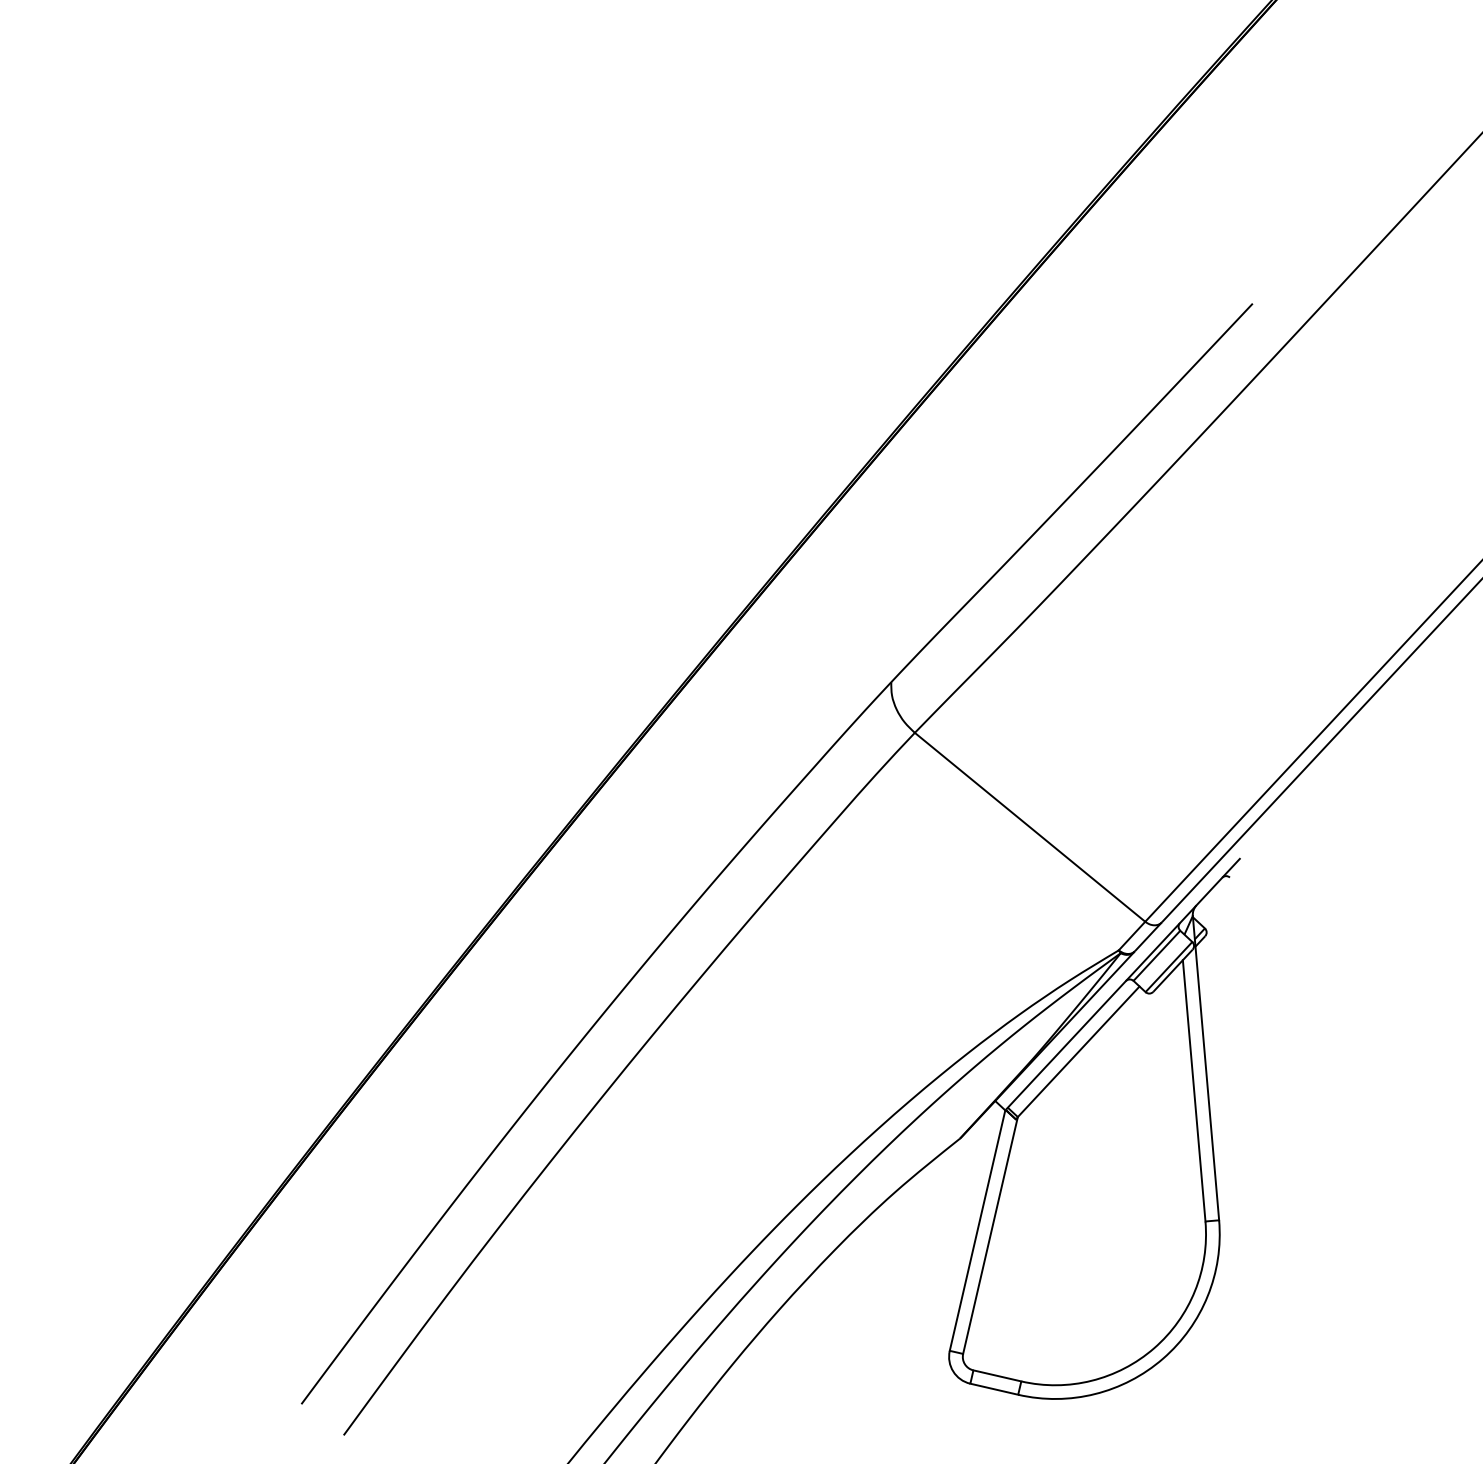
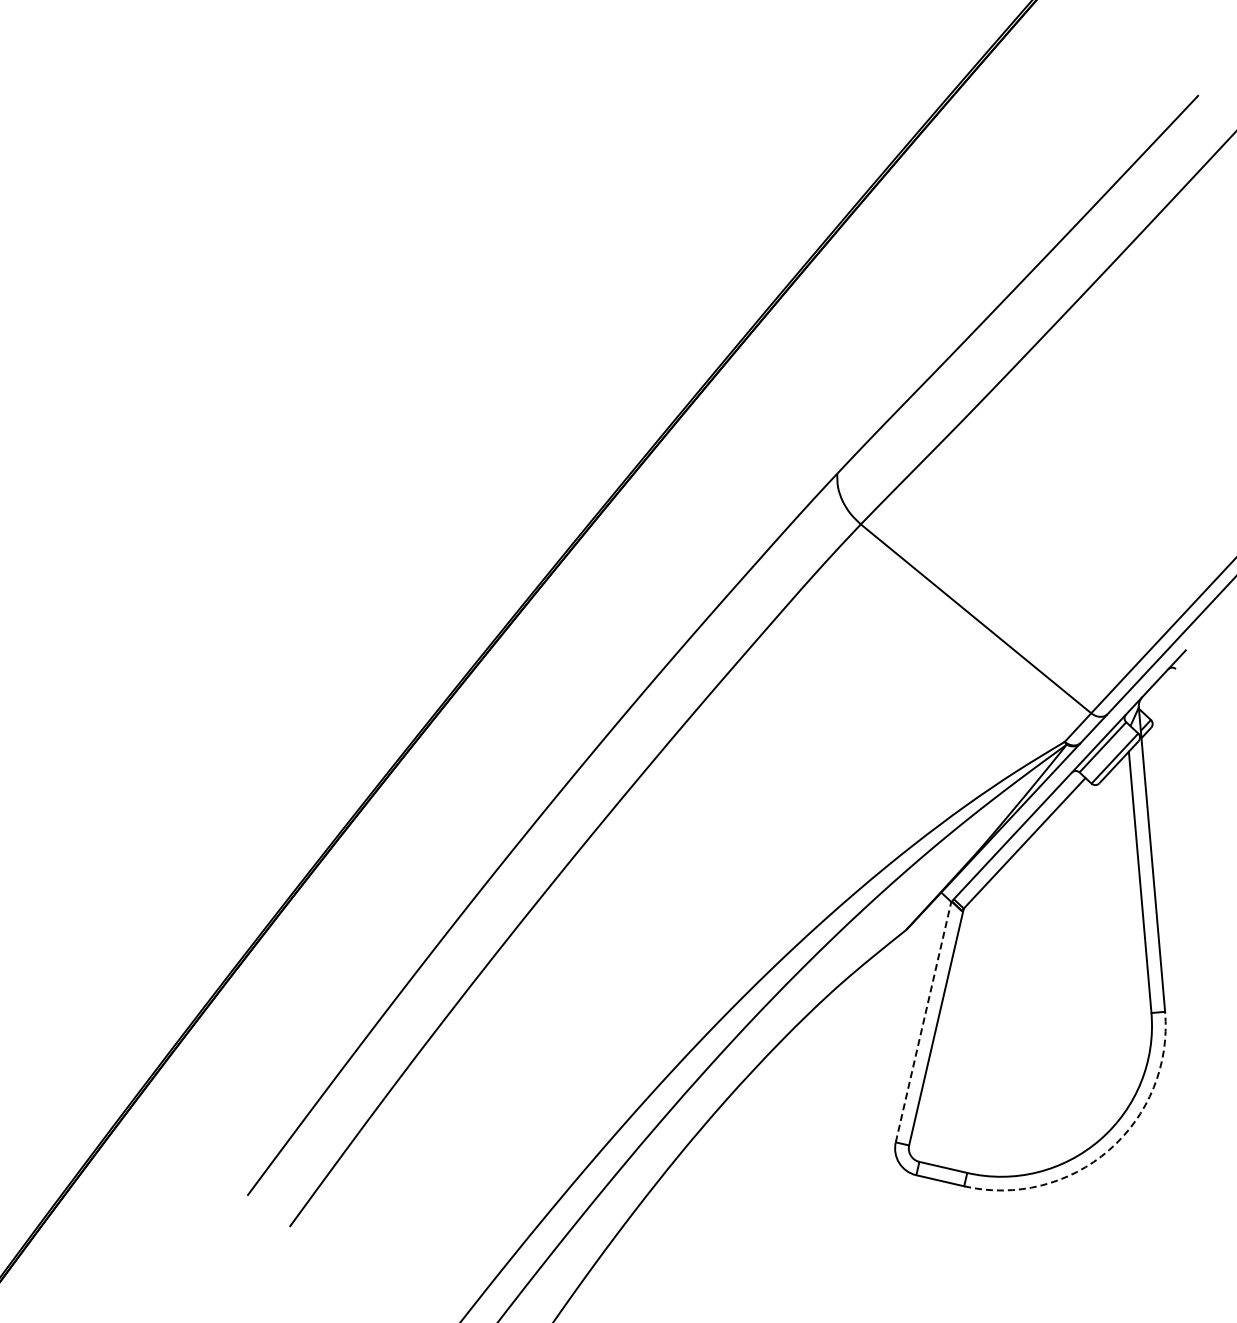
line: (977, 1230) -> (923, 1022), solid -> dashed
arc: (1163, 1358) -> (1109, 1150), solid -> dashed

